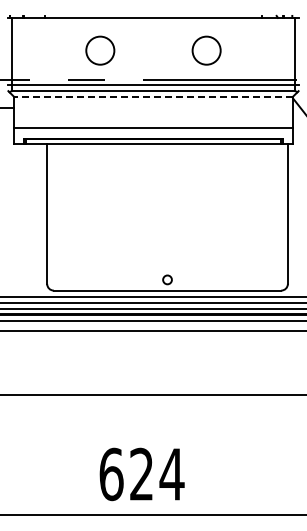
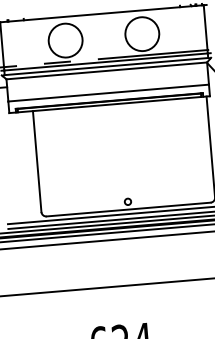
circle: (99, 50) -> (65, 40), size x1.67
circle: (206, 50) -> (142, 34), size x1.67
line: (152, 97) -> (106, 71), dashed -> solid

